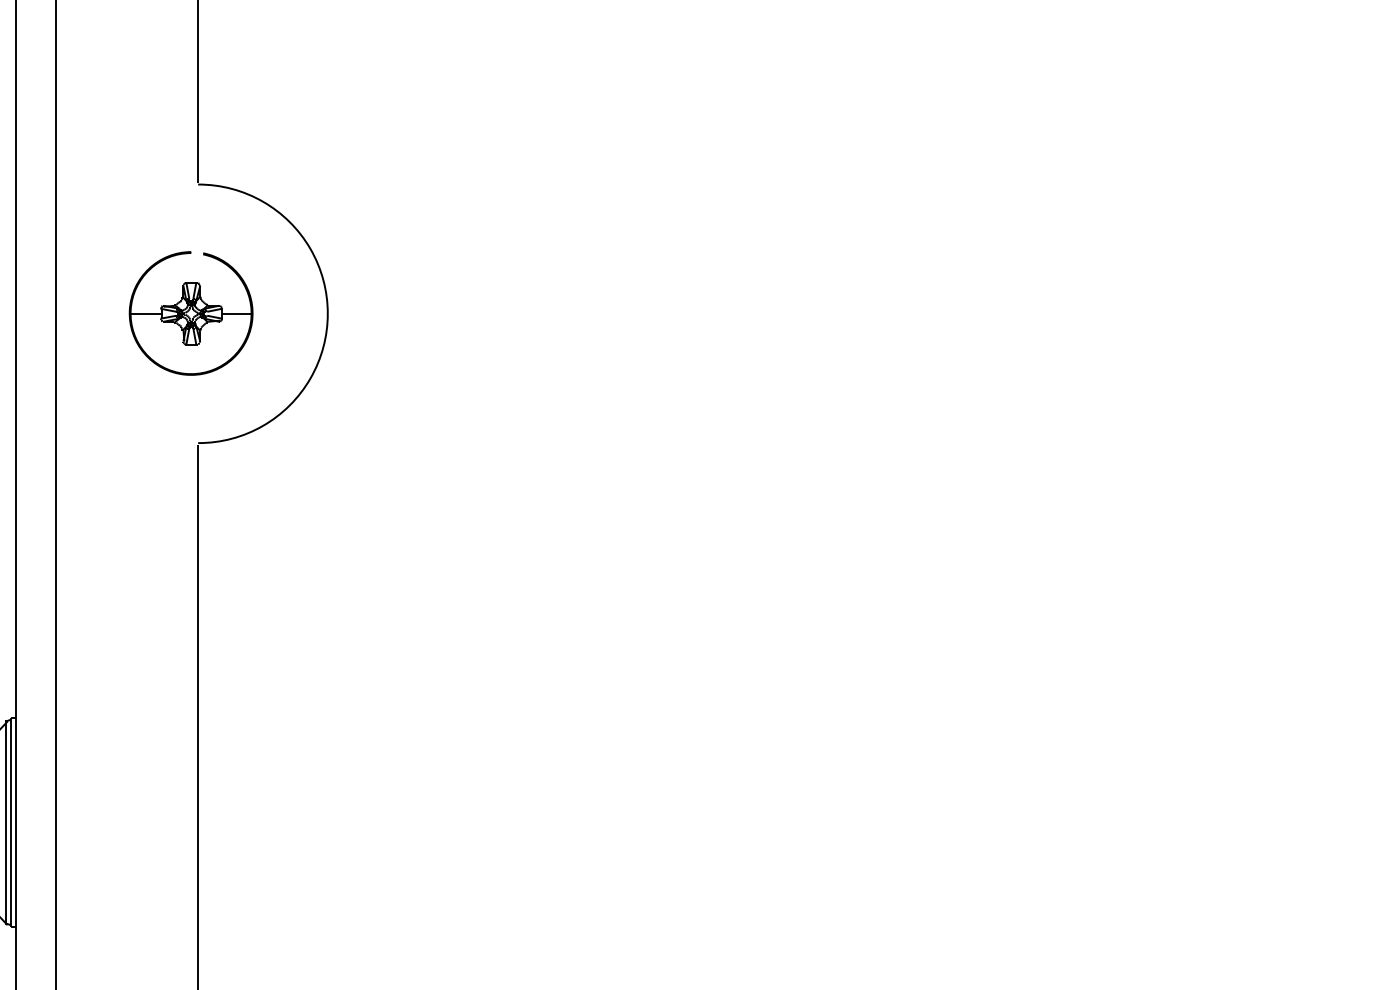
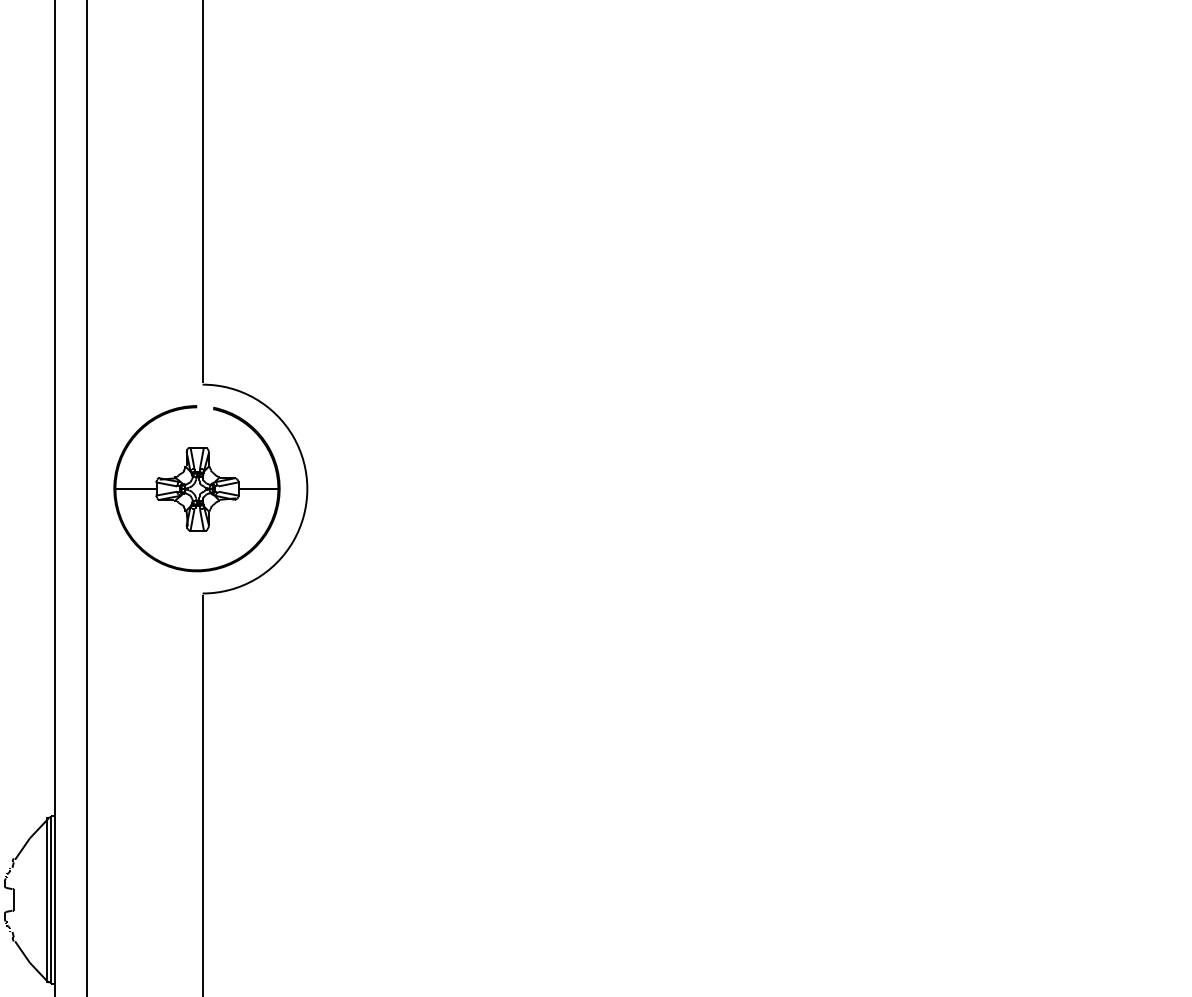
part: (190, 313) -> (196, 488), size x1.67

